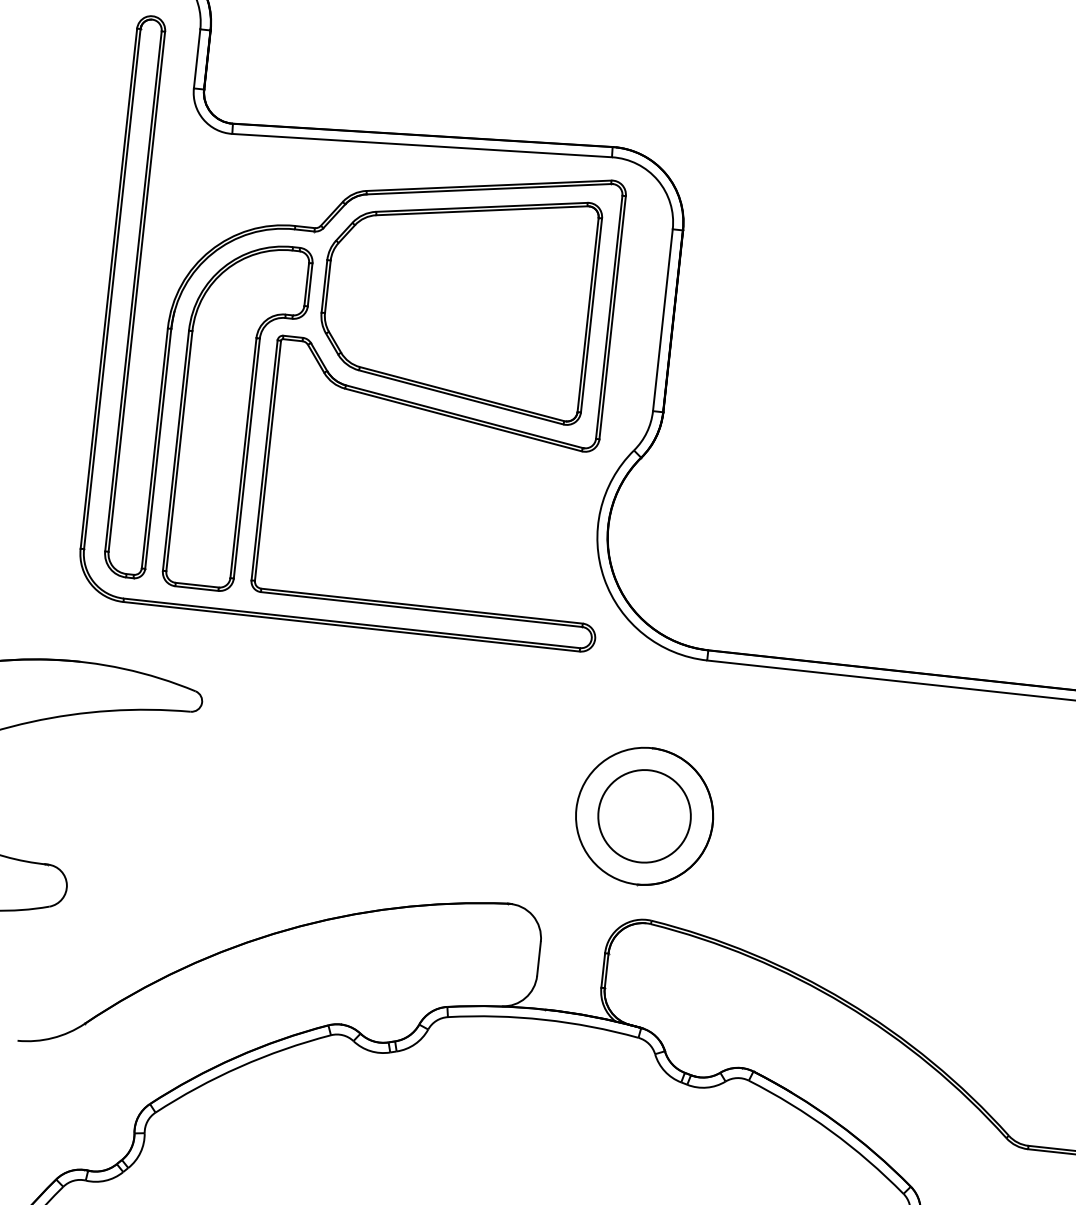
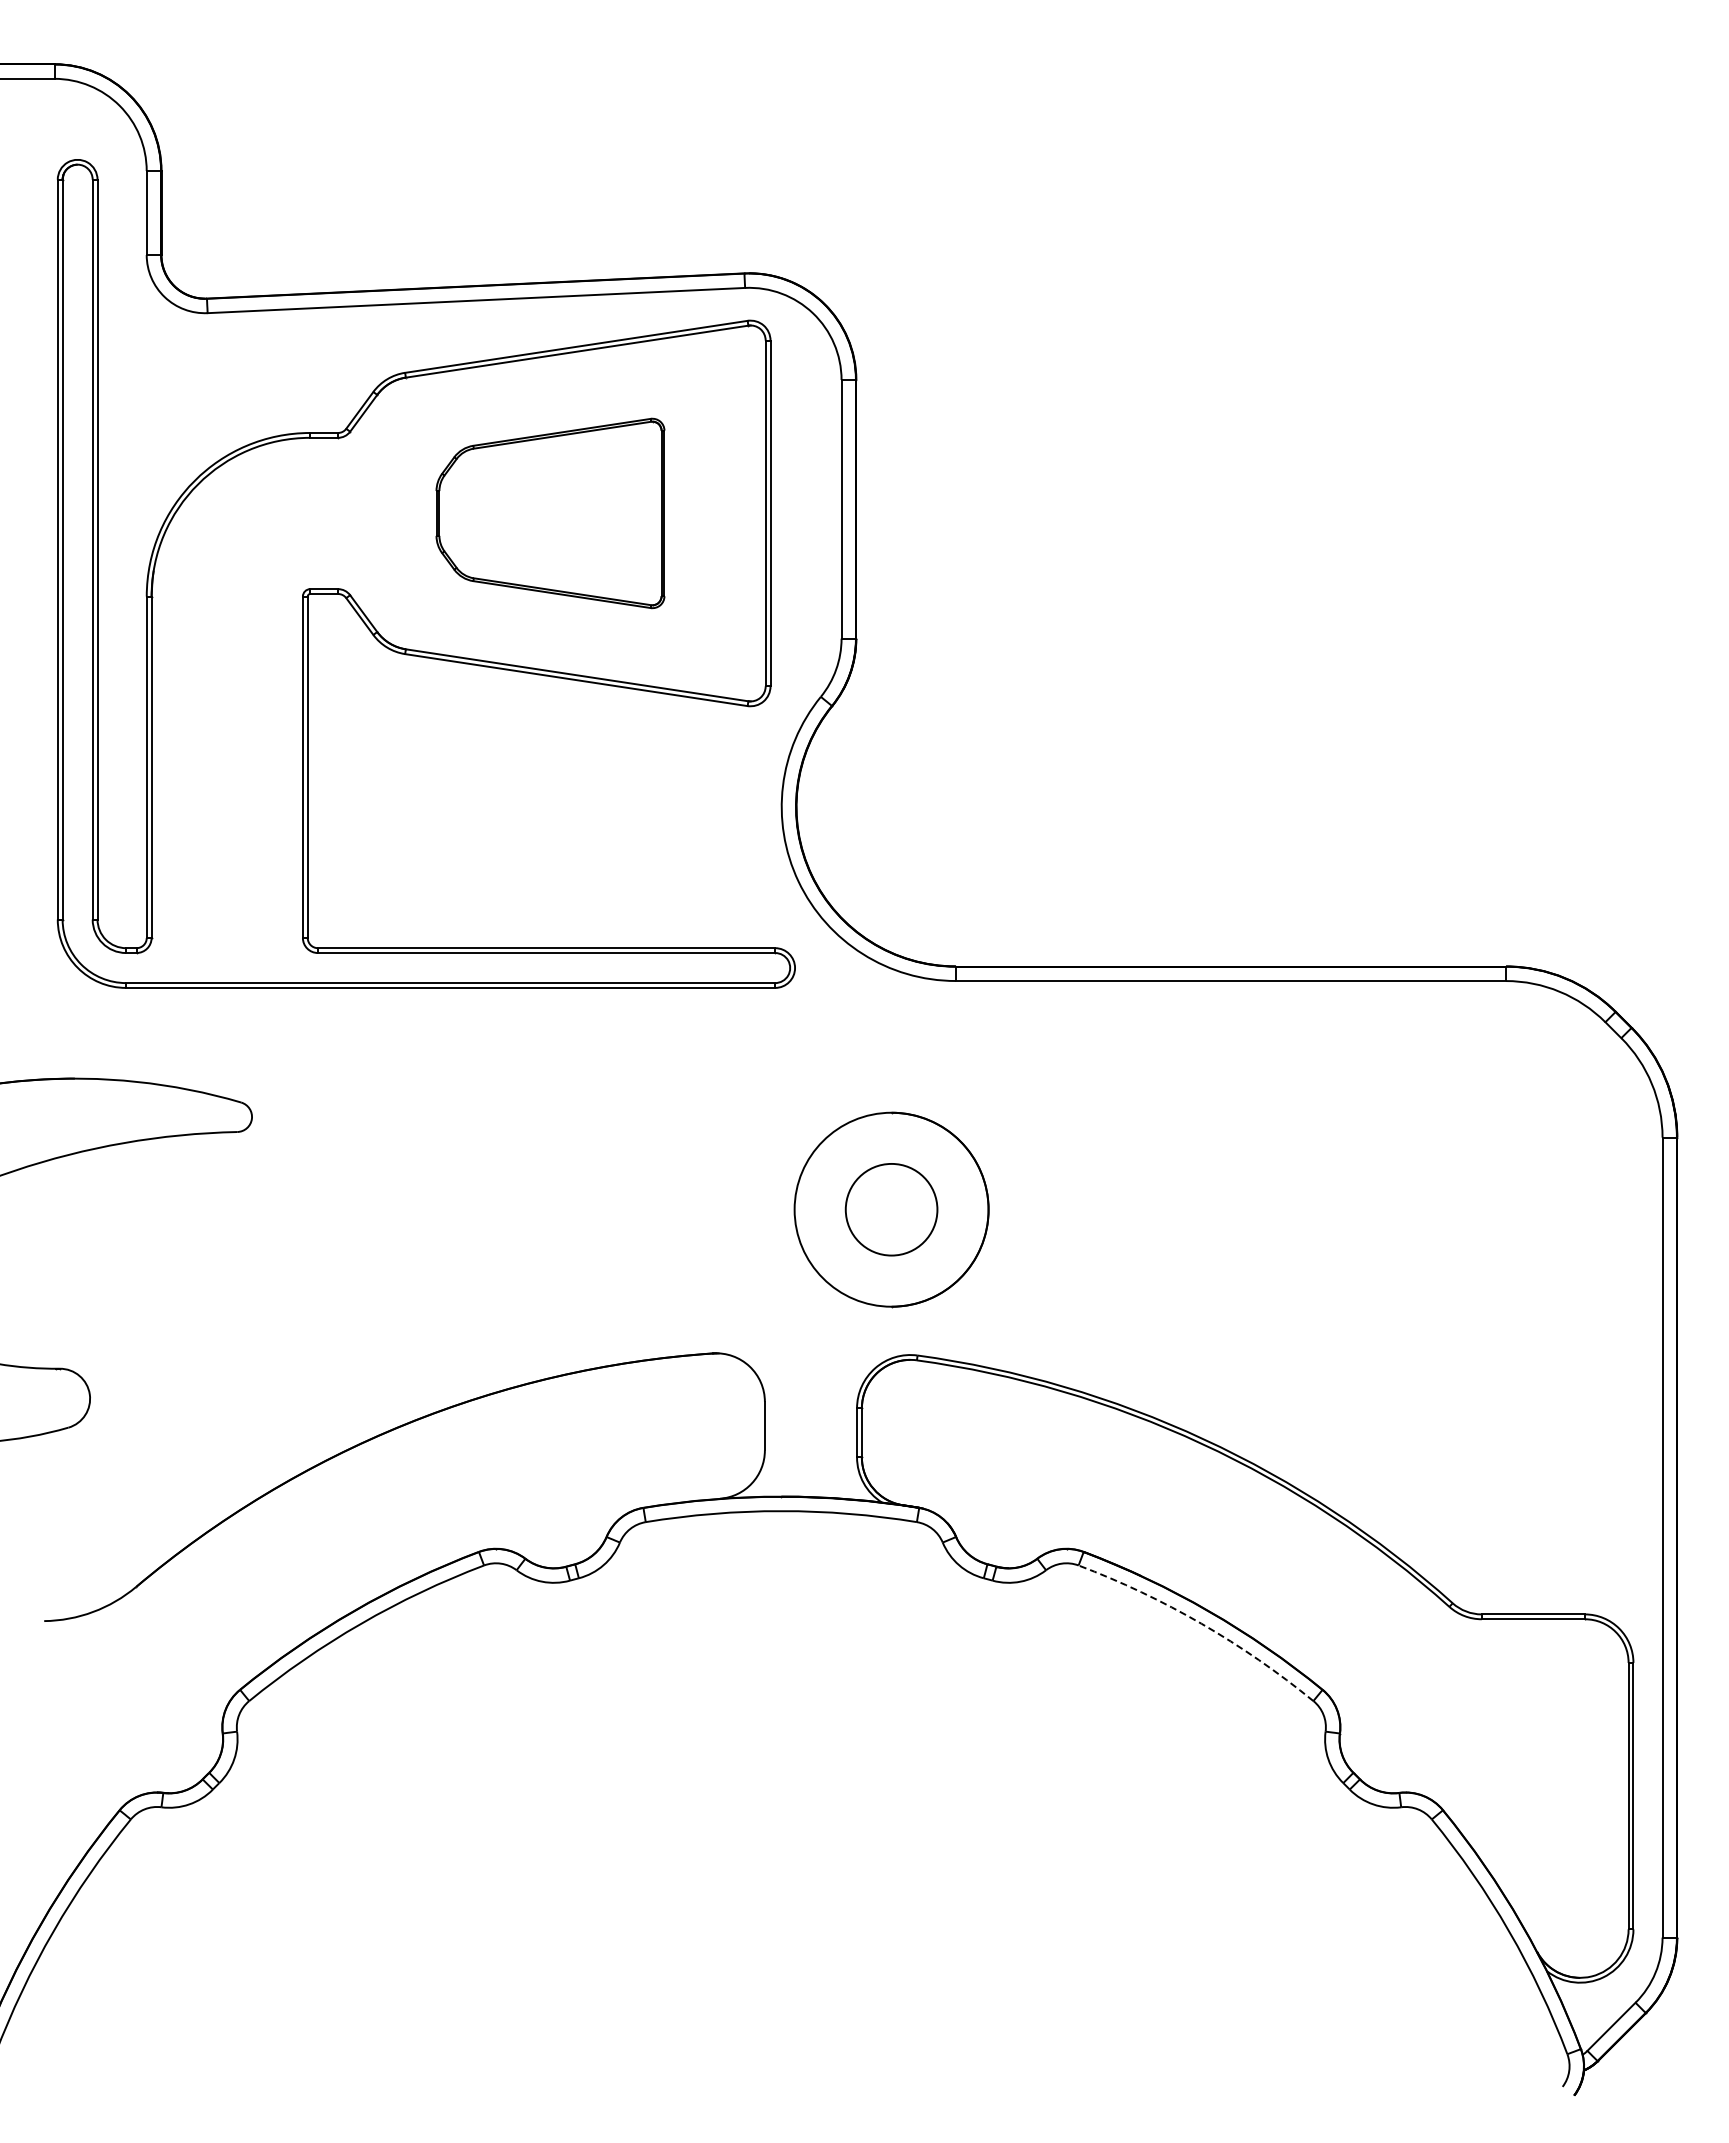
part: (457, 300) -> (550, 513), size x0.6
part: (237, 417) -> (258, 710), removed
circle: (644, 816) -> (891, 1209), size x0.7
arc: (830, 1130) -> (1201, 1623), solid -> dashed

